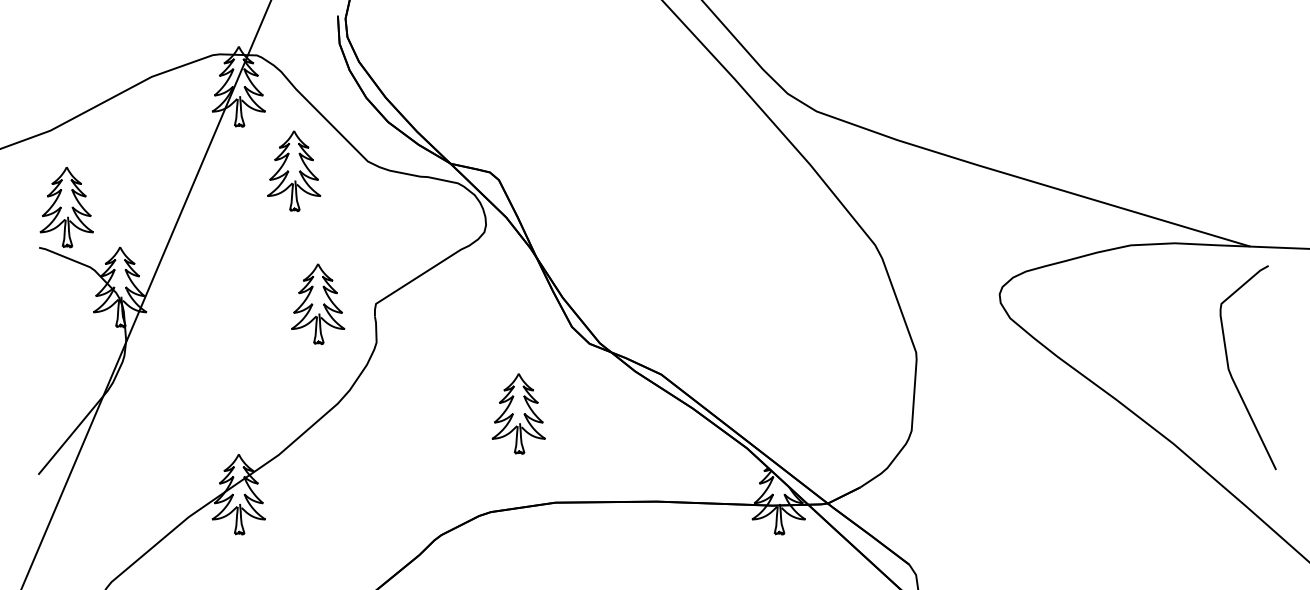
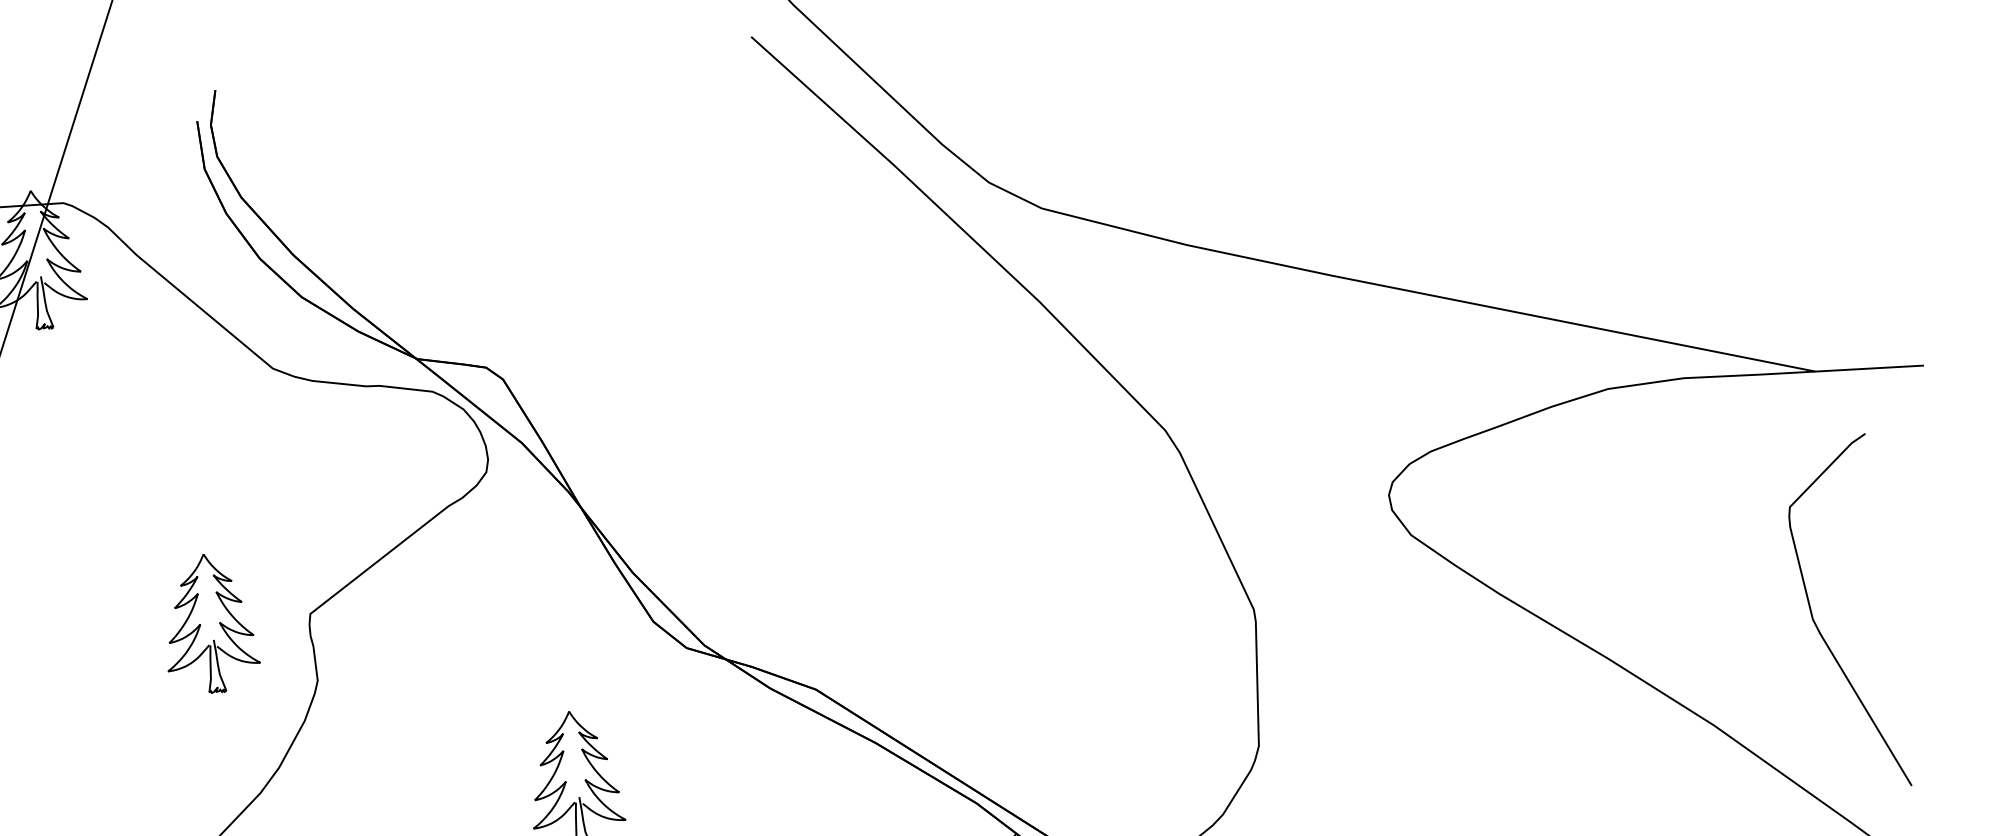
part: (294, 171) -> (147, 398), removed
curve: (1231, 373) -> (1818, 626), moved

